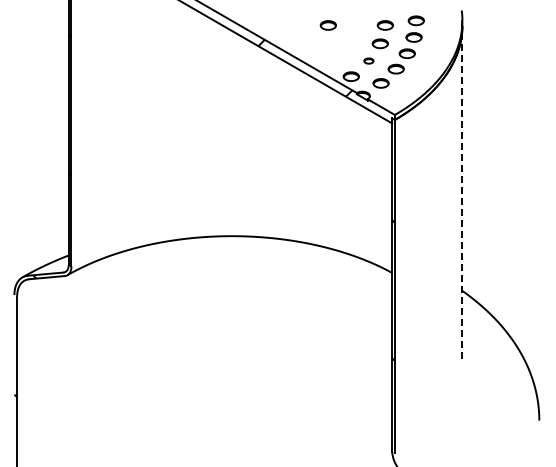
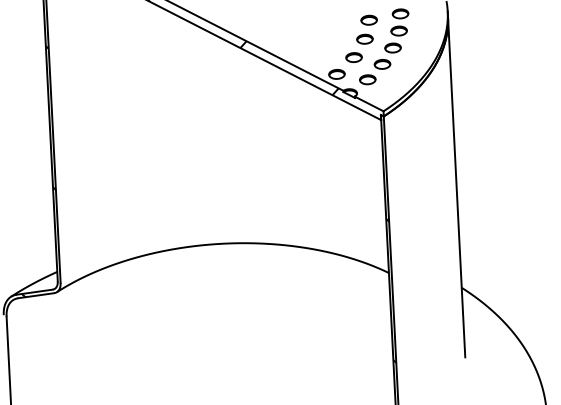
part: (327, 25) -> (309, 23), removed
part: (368, 60) -> (353, 56), size x1.67
line: (462, 192) -> (456, 187), dashed -> solid

